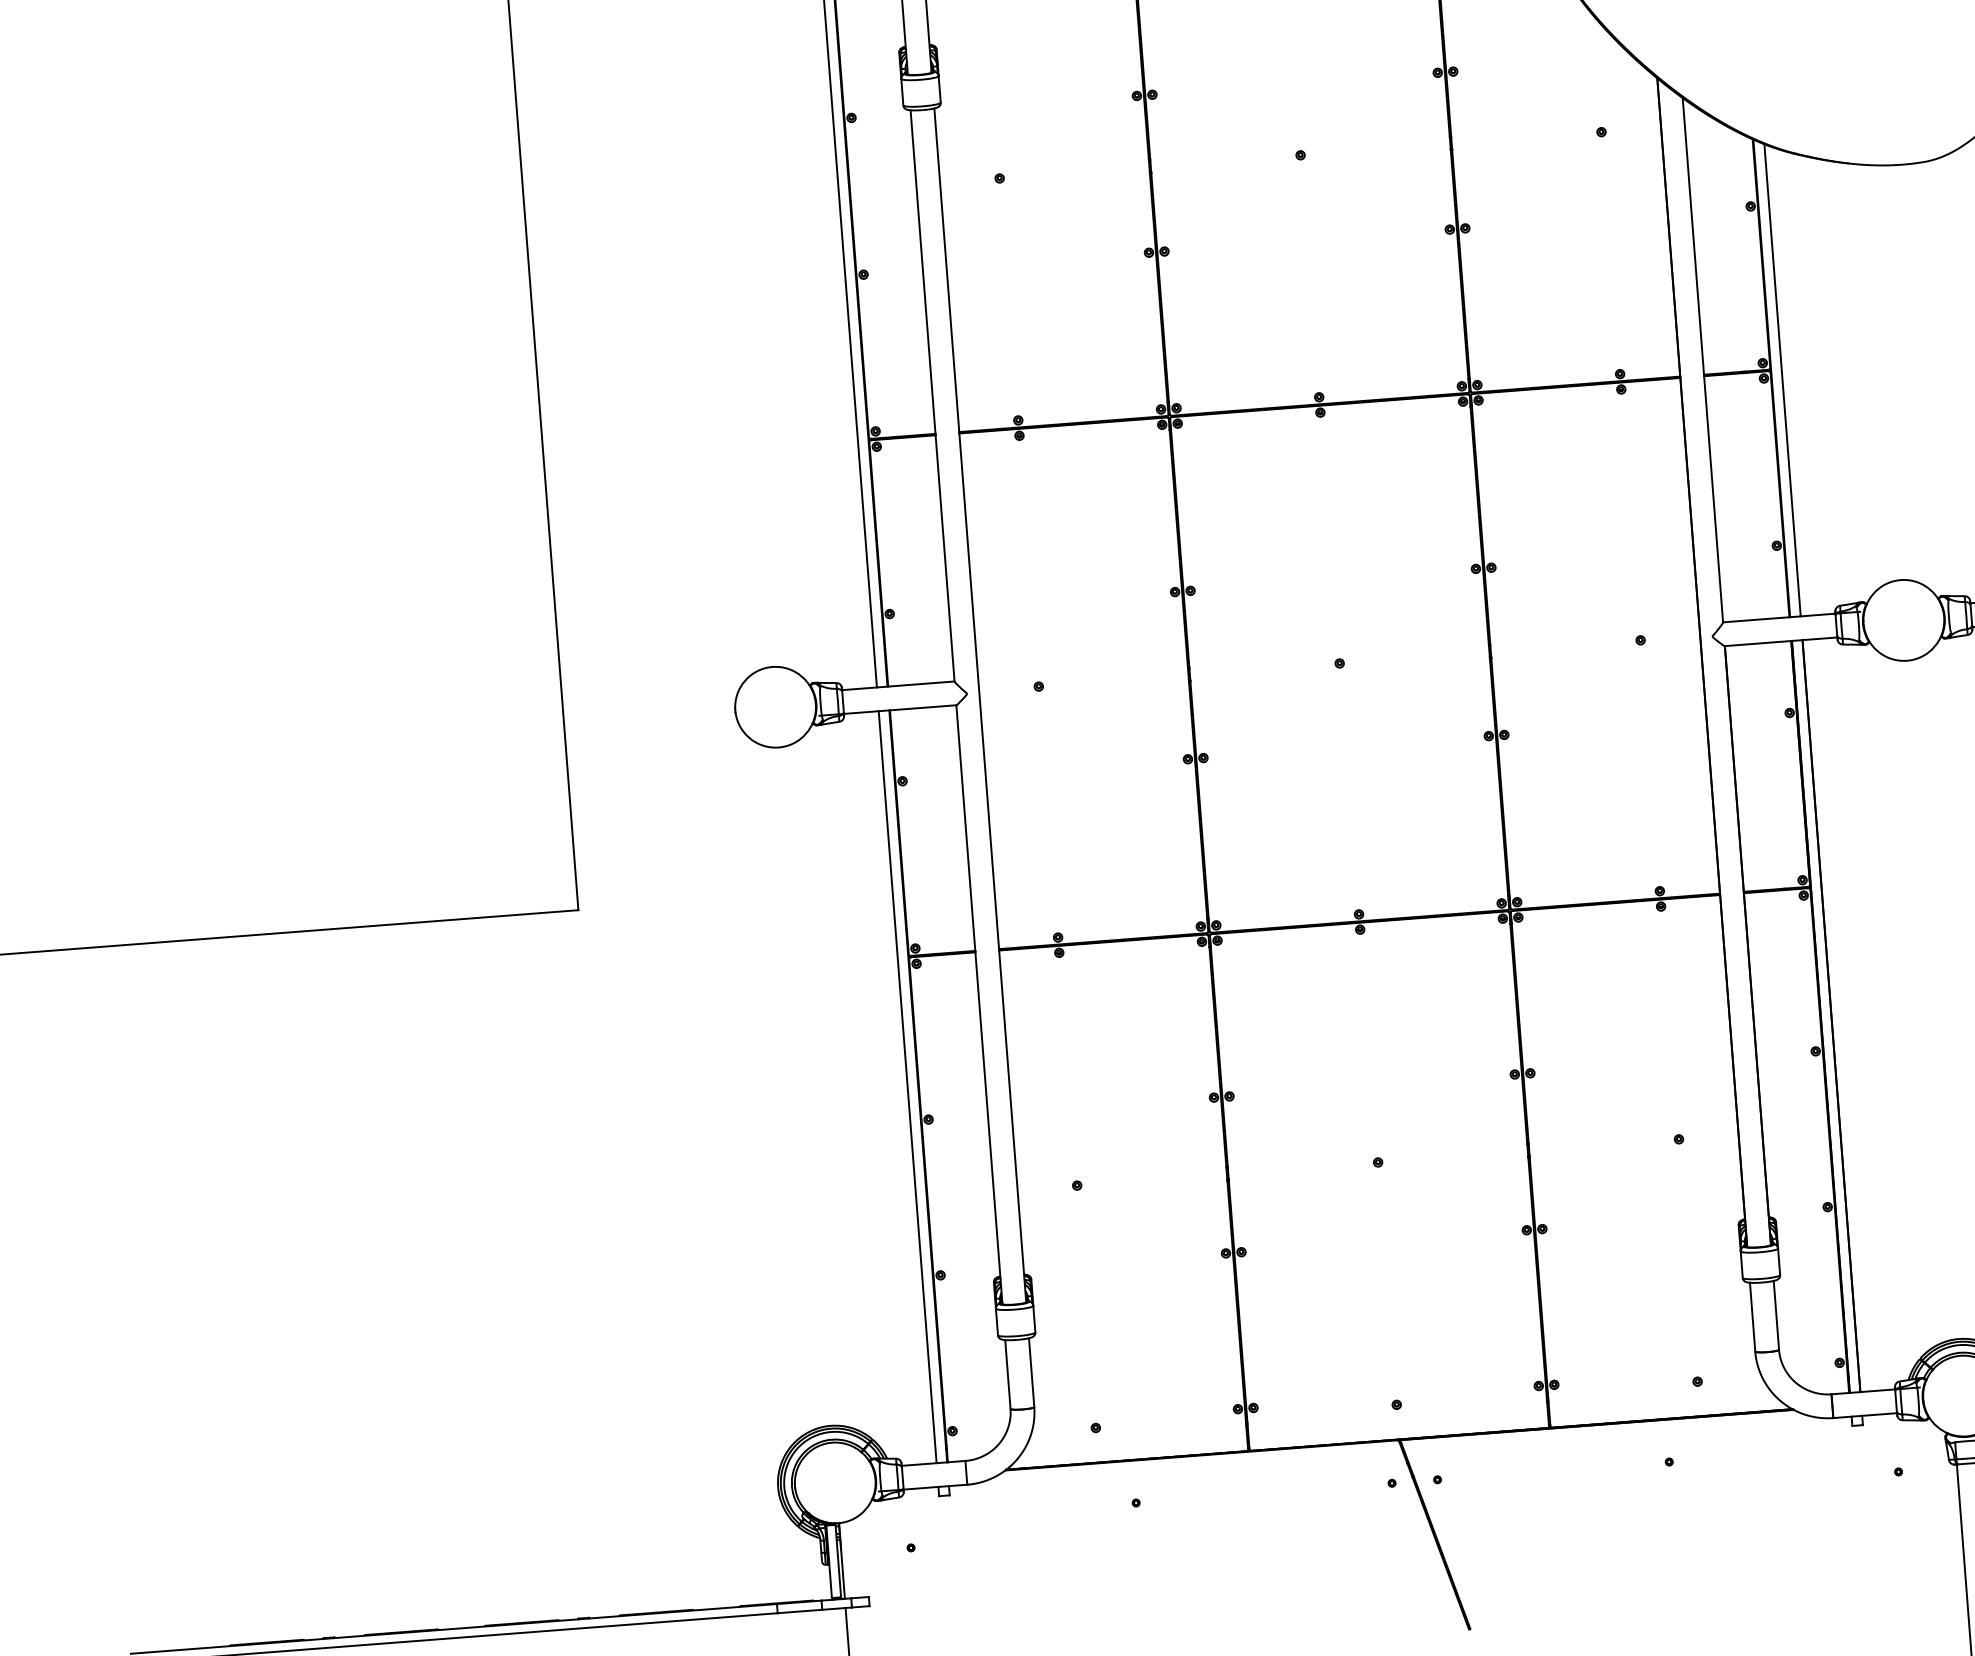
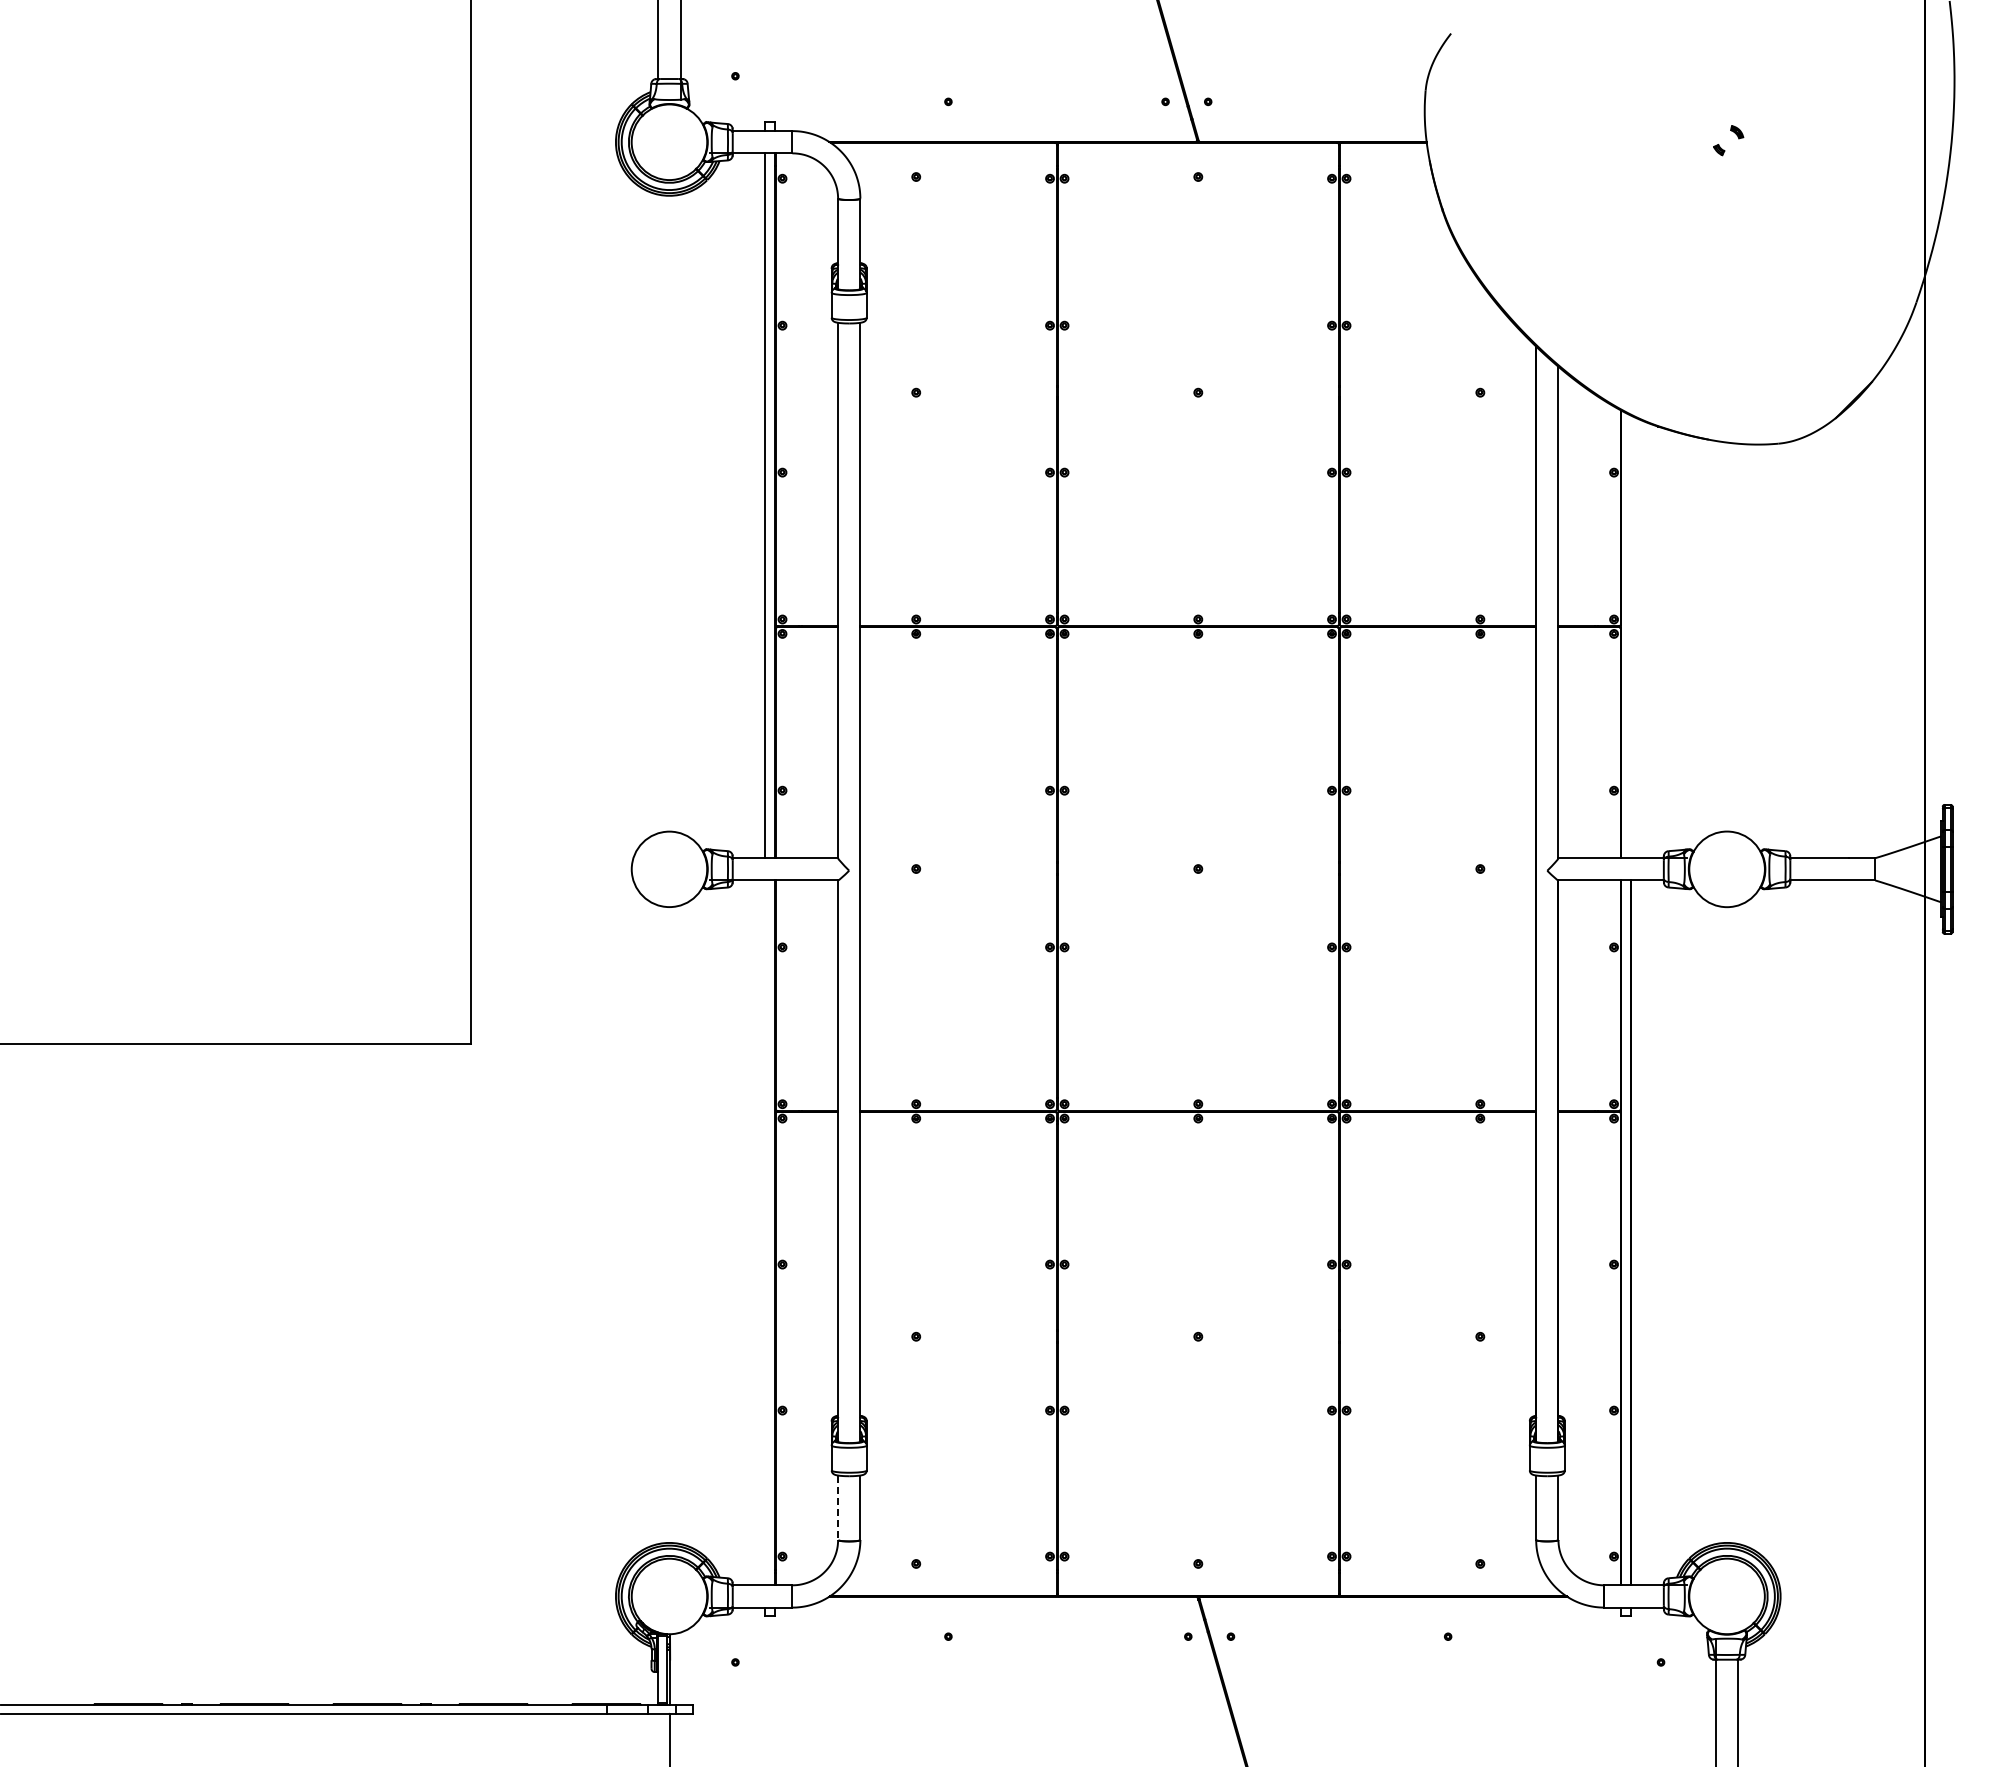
line: (1782, 379) -> (1631, 636), removed
line: (907, 1086) -> (765, 1232), removed
line: (1008, 1375) -> (838, 1508), solid -> dashed

